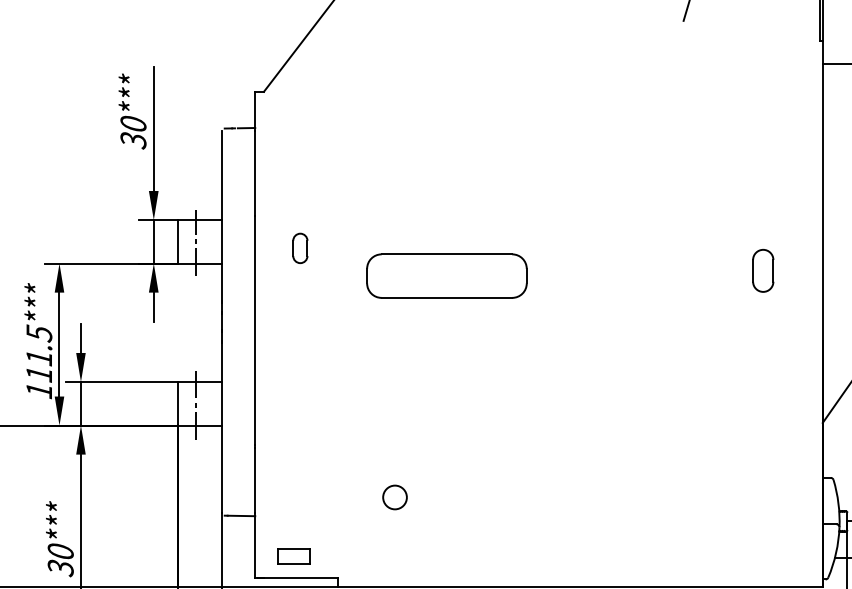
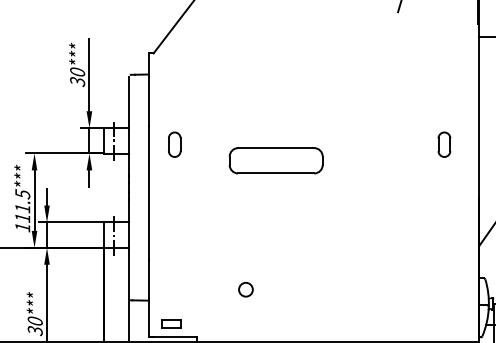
part: (299, 248) -> (174, 144), size x1.43
part: (763, 270) -> (444, 144), moved
part: (445, 275) -> (275, 160), moved
circle: (394, 497) -> (245, 289), moved

